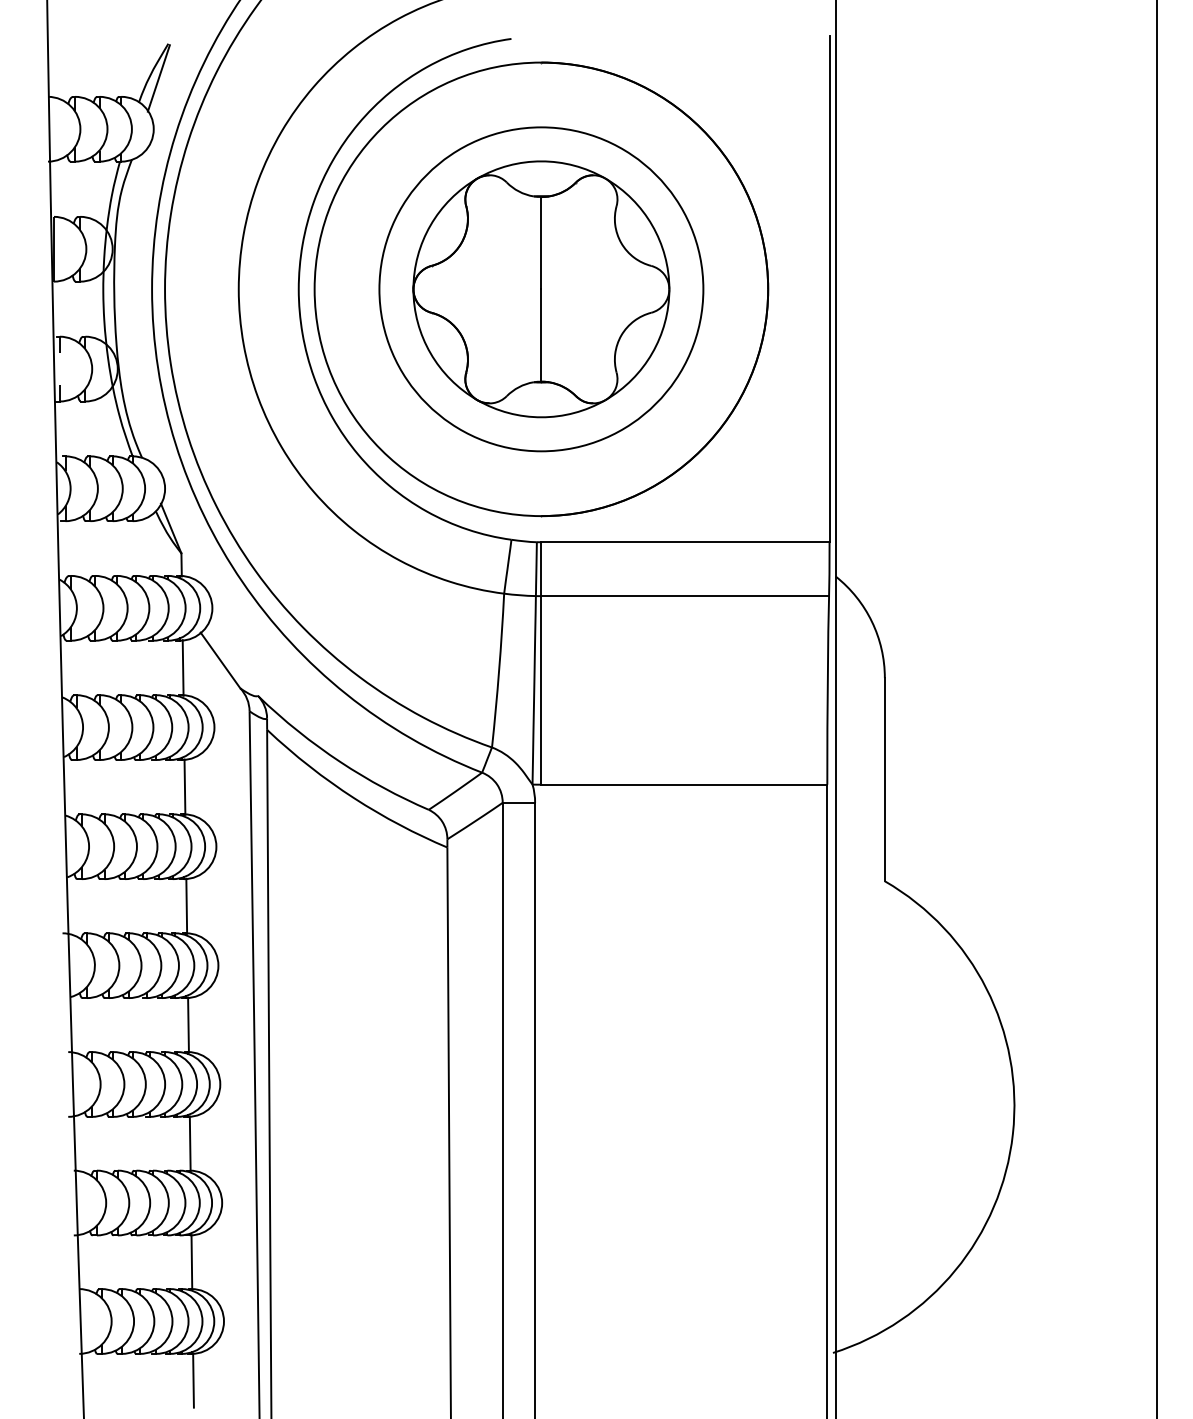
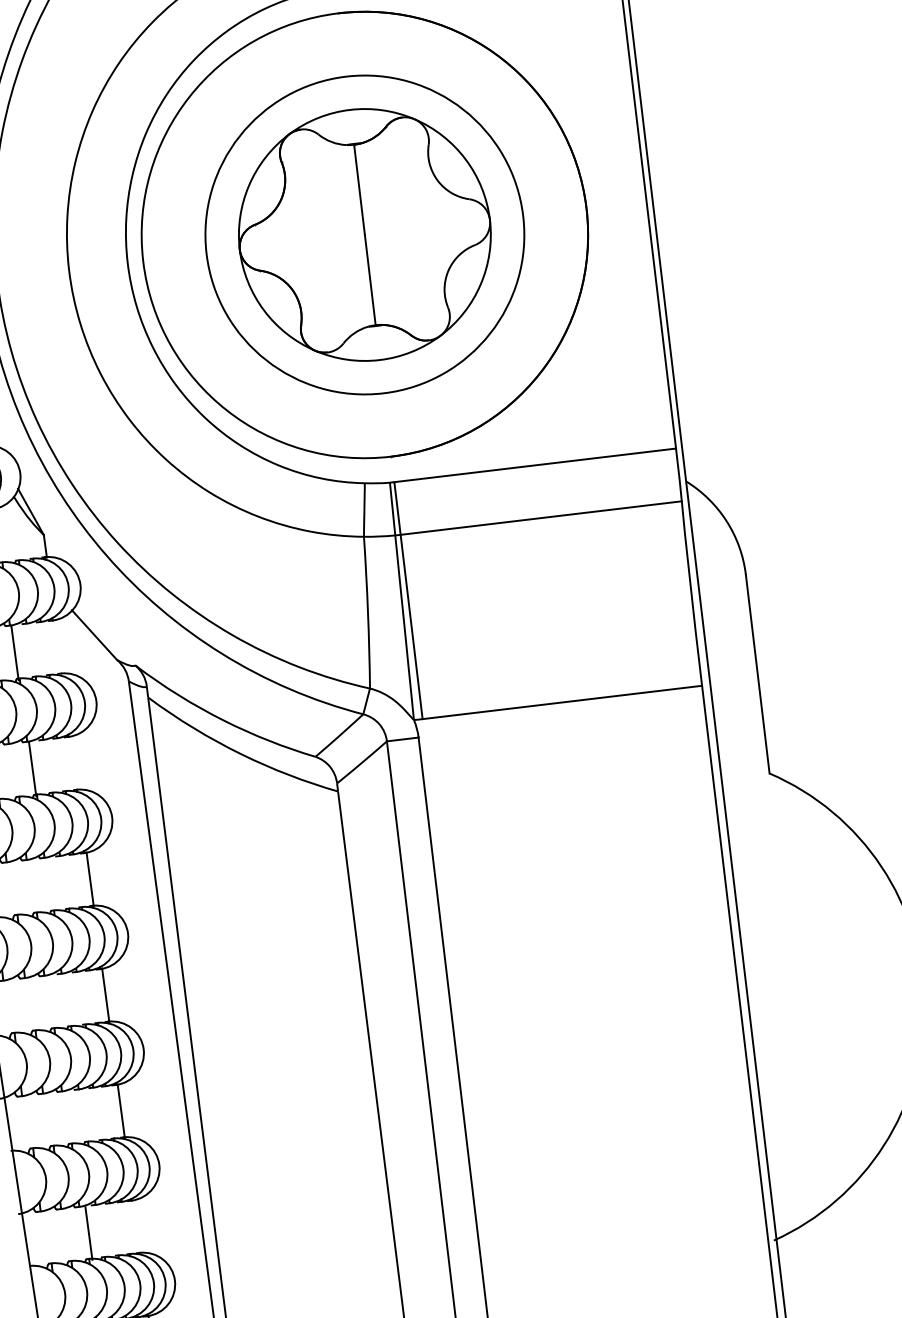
line: (182, 667) -> (14, 652), moved
line: (184, 786) -> (32, 768), moved
line: (191, 1262) -> (88, 1233), moved

